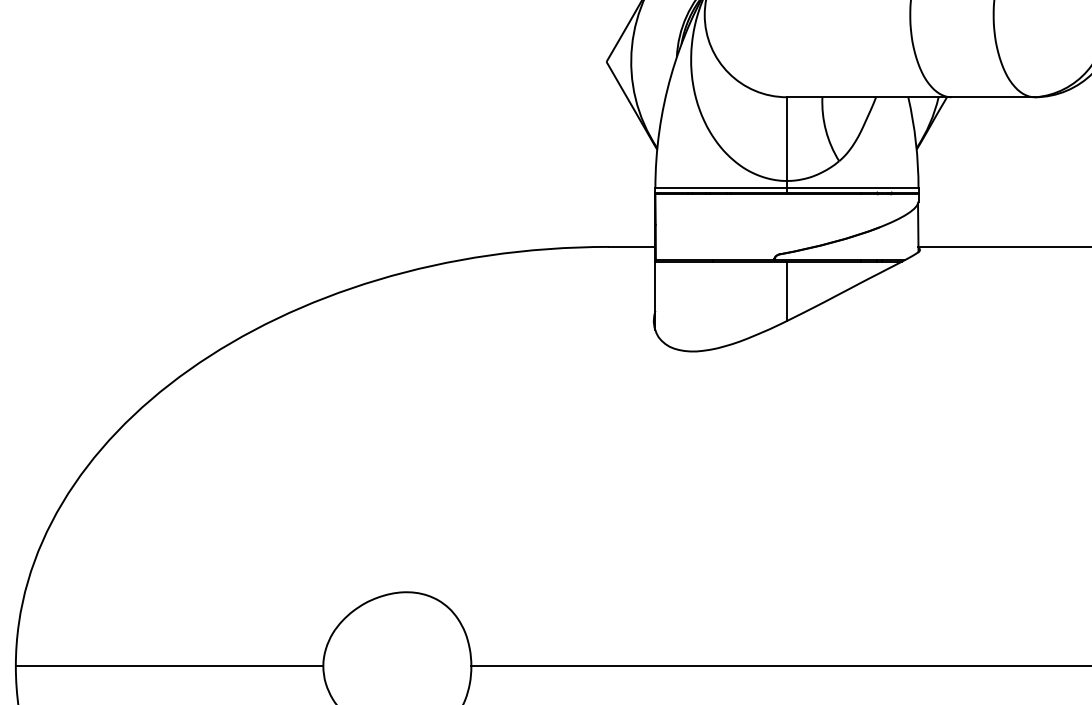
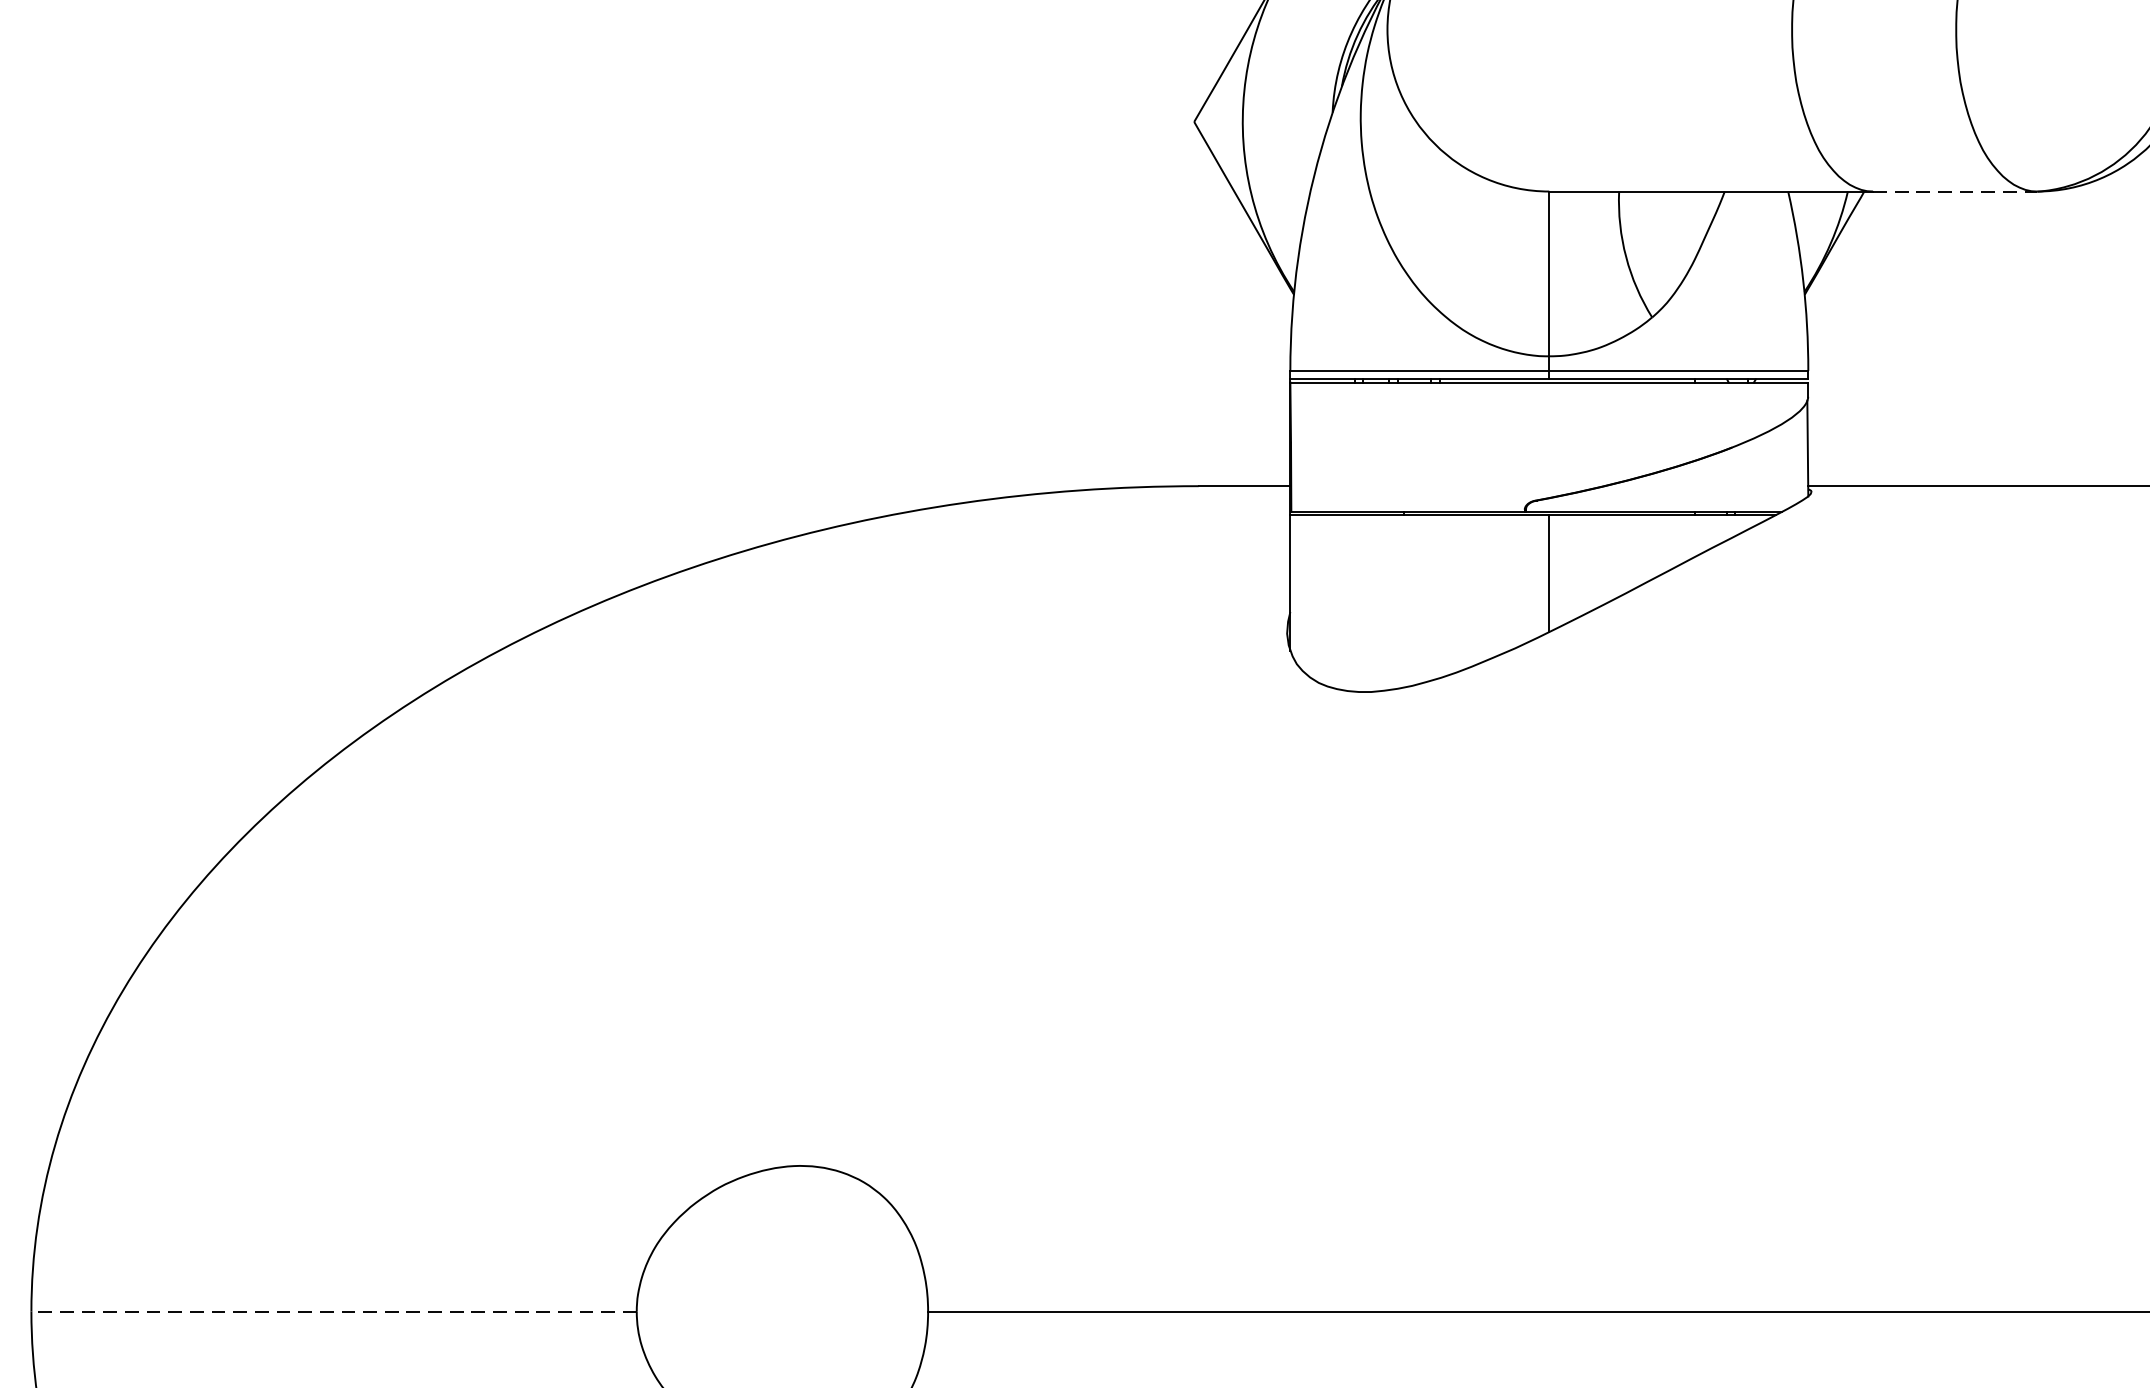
line: (993, 97) -> (1955, 192), solid -> dashed
line: (169, 666) -> (333, 1312), solid -> dashed

